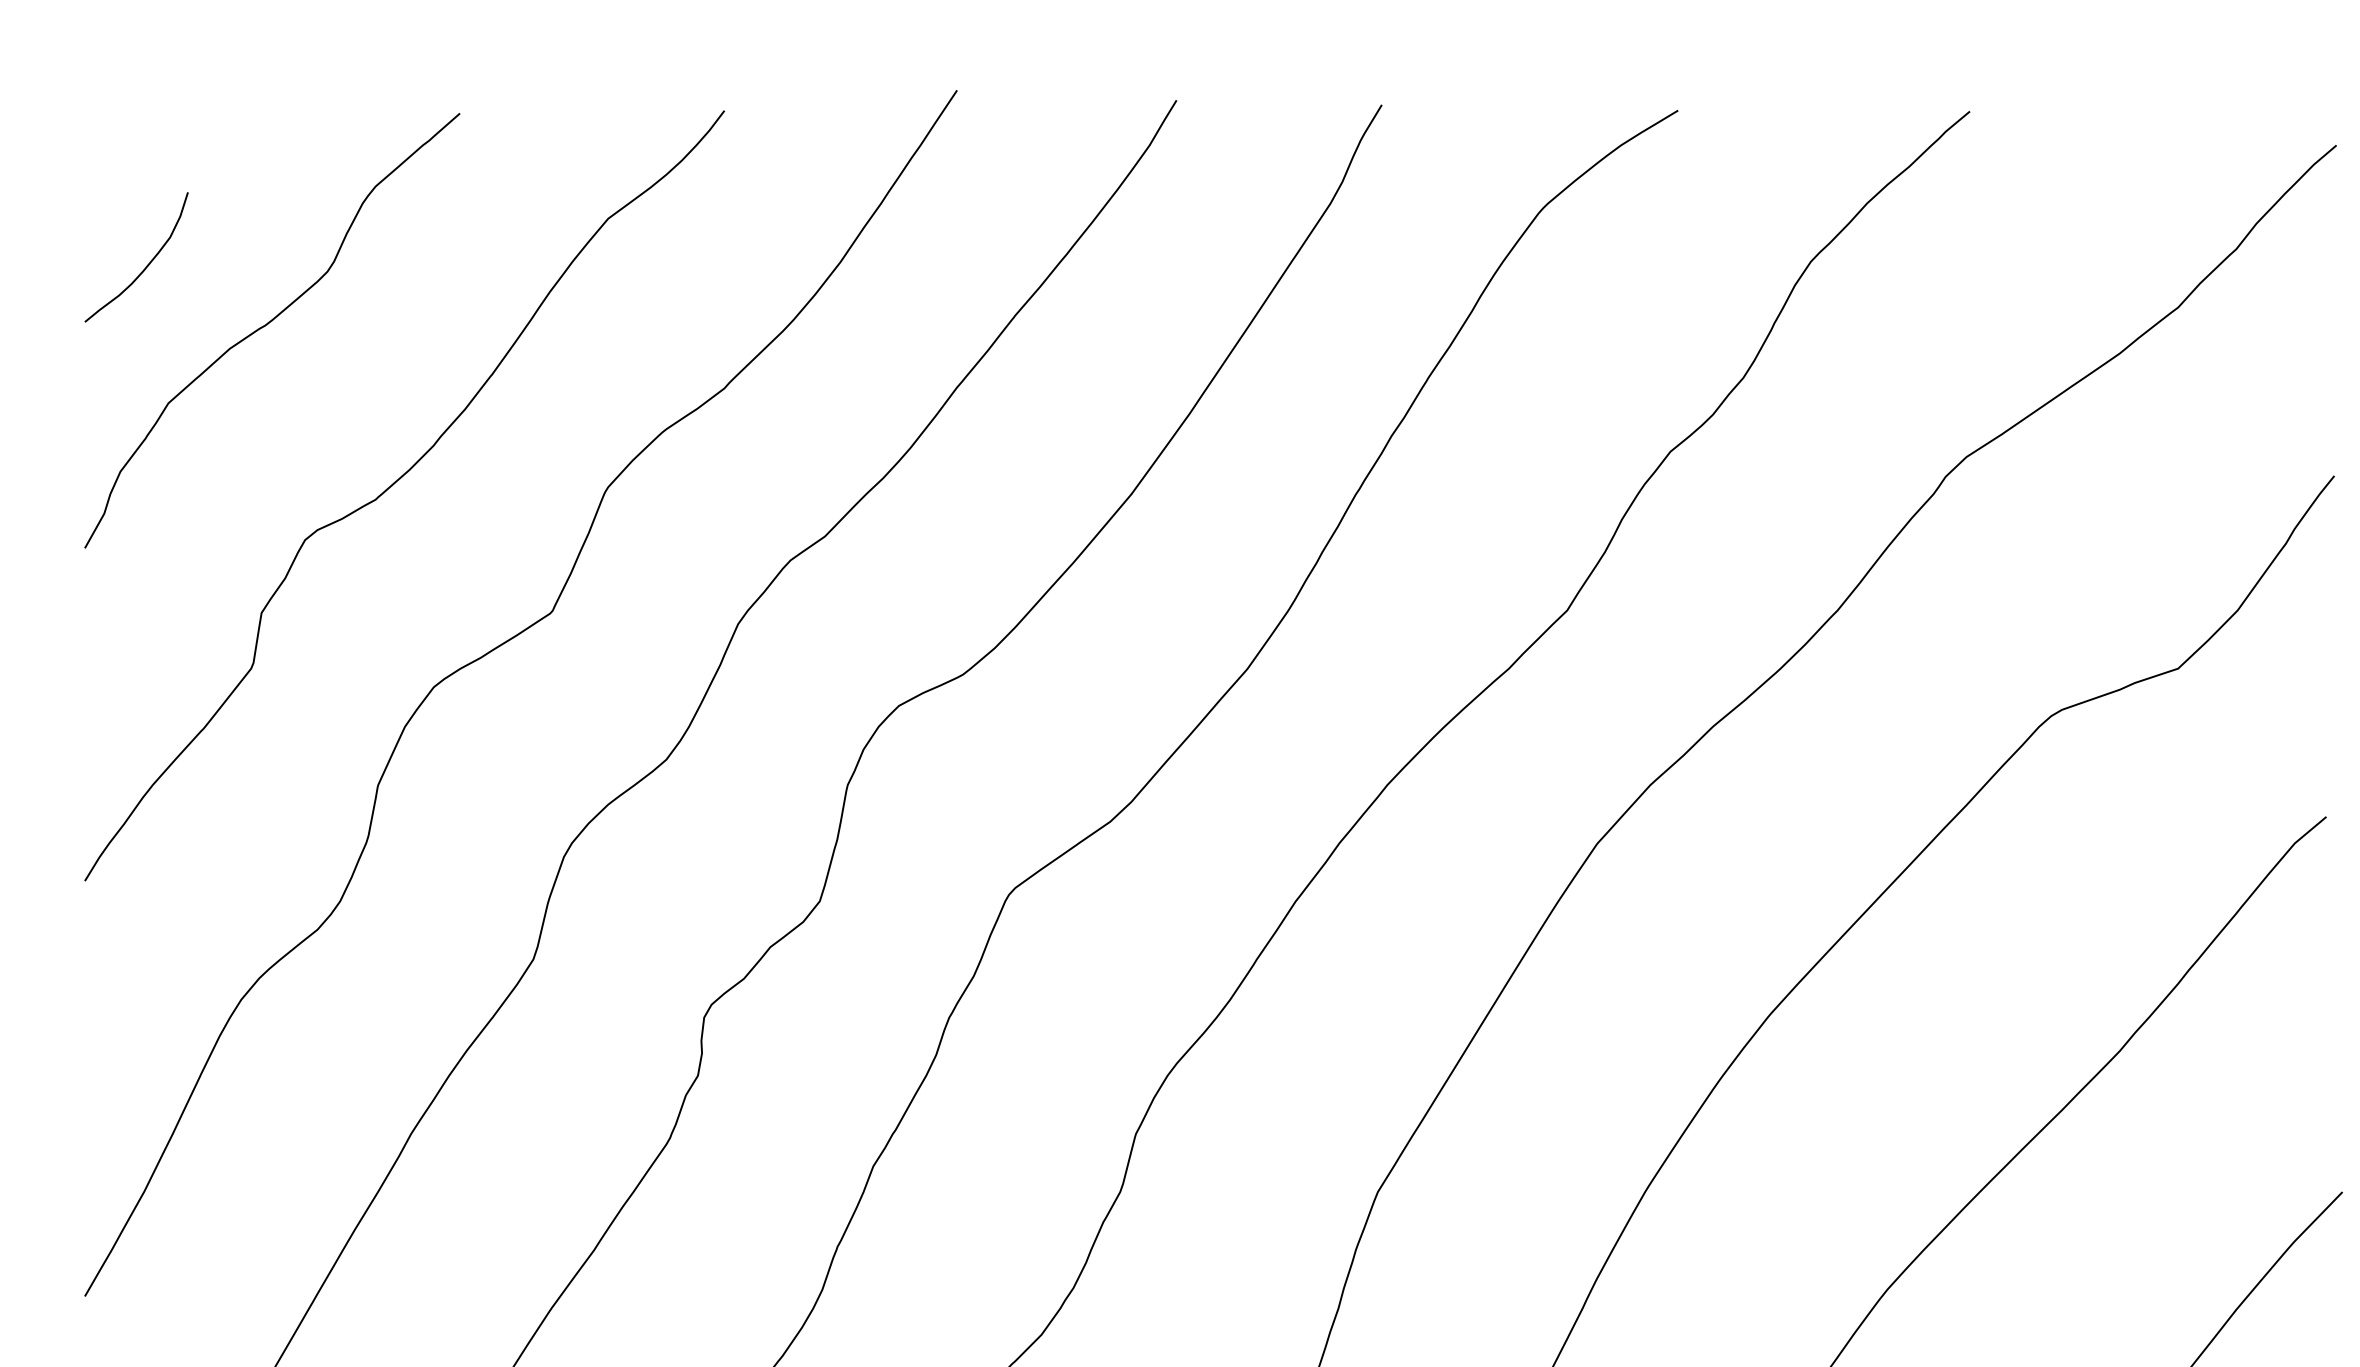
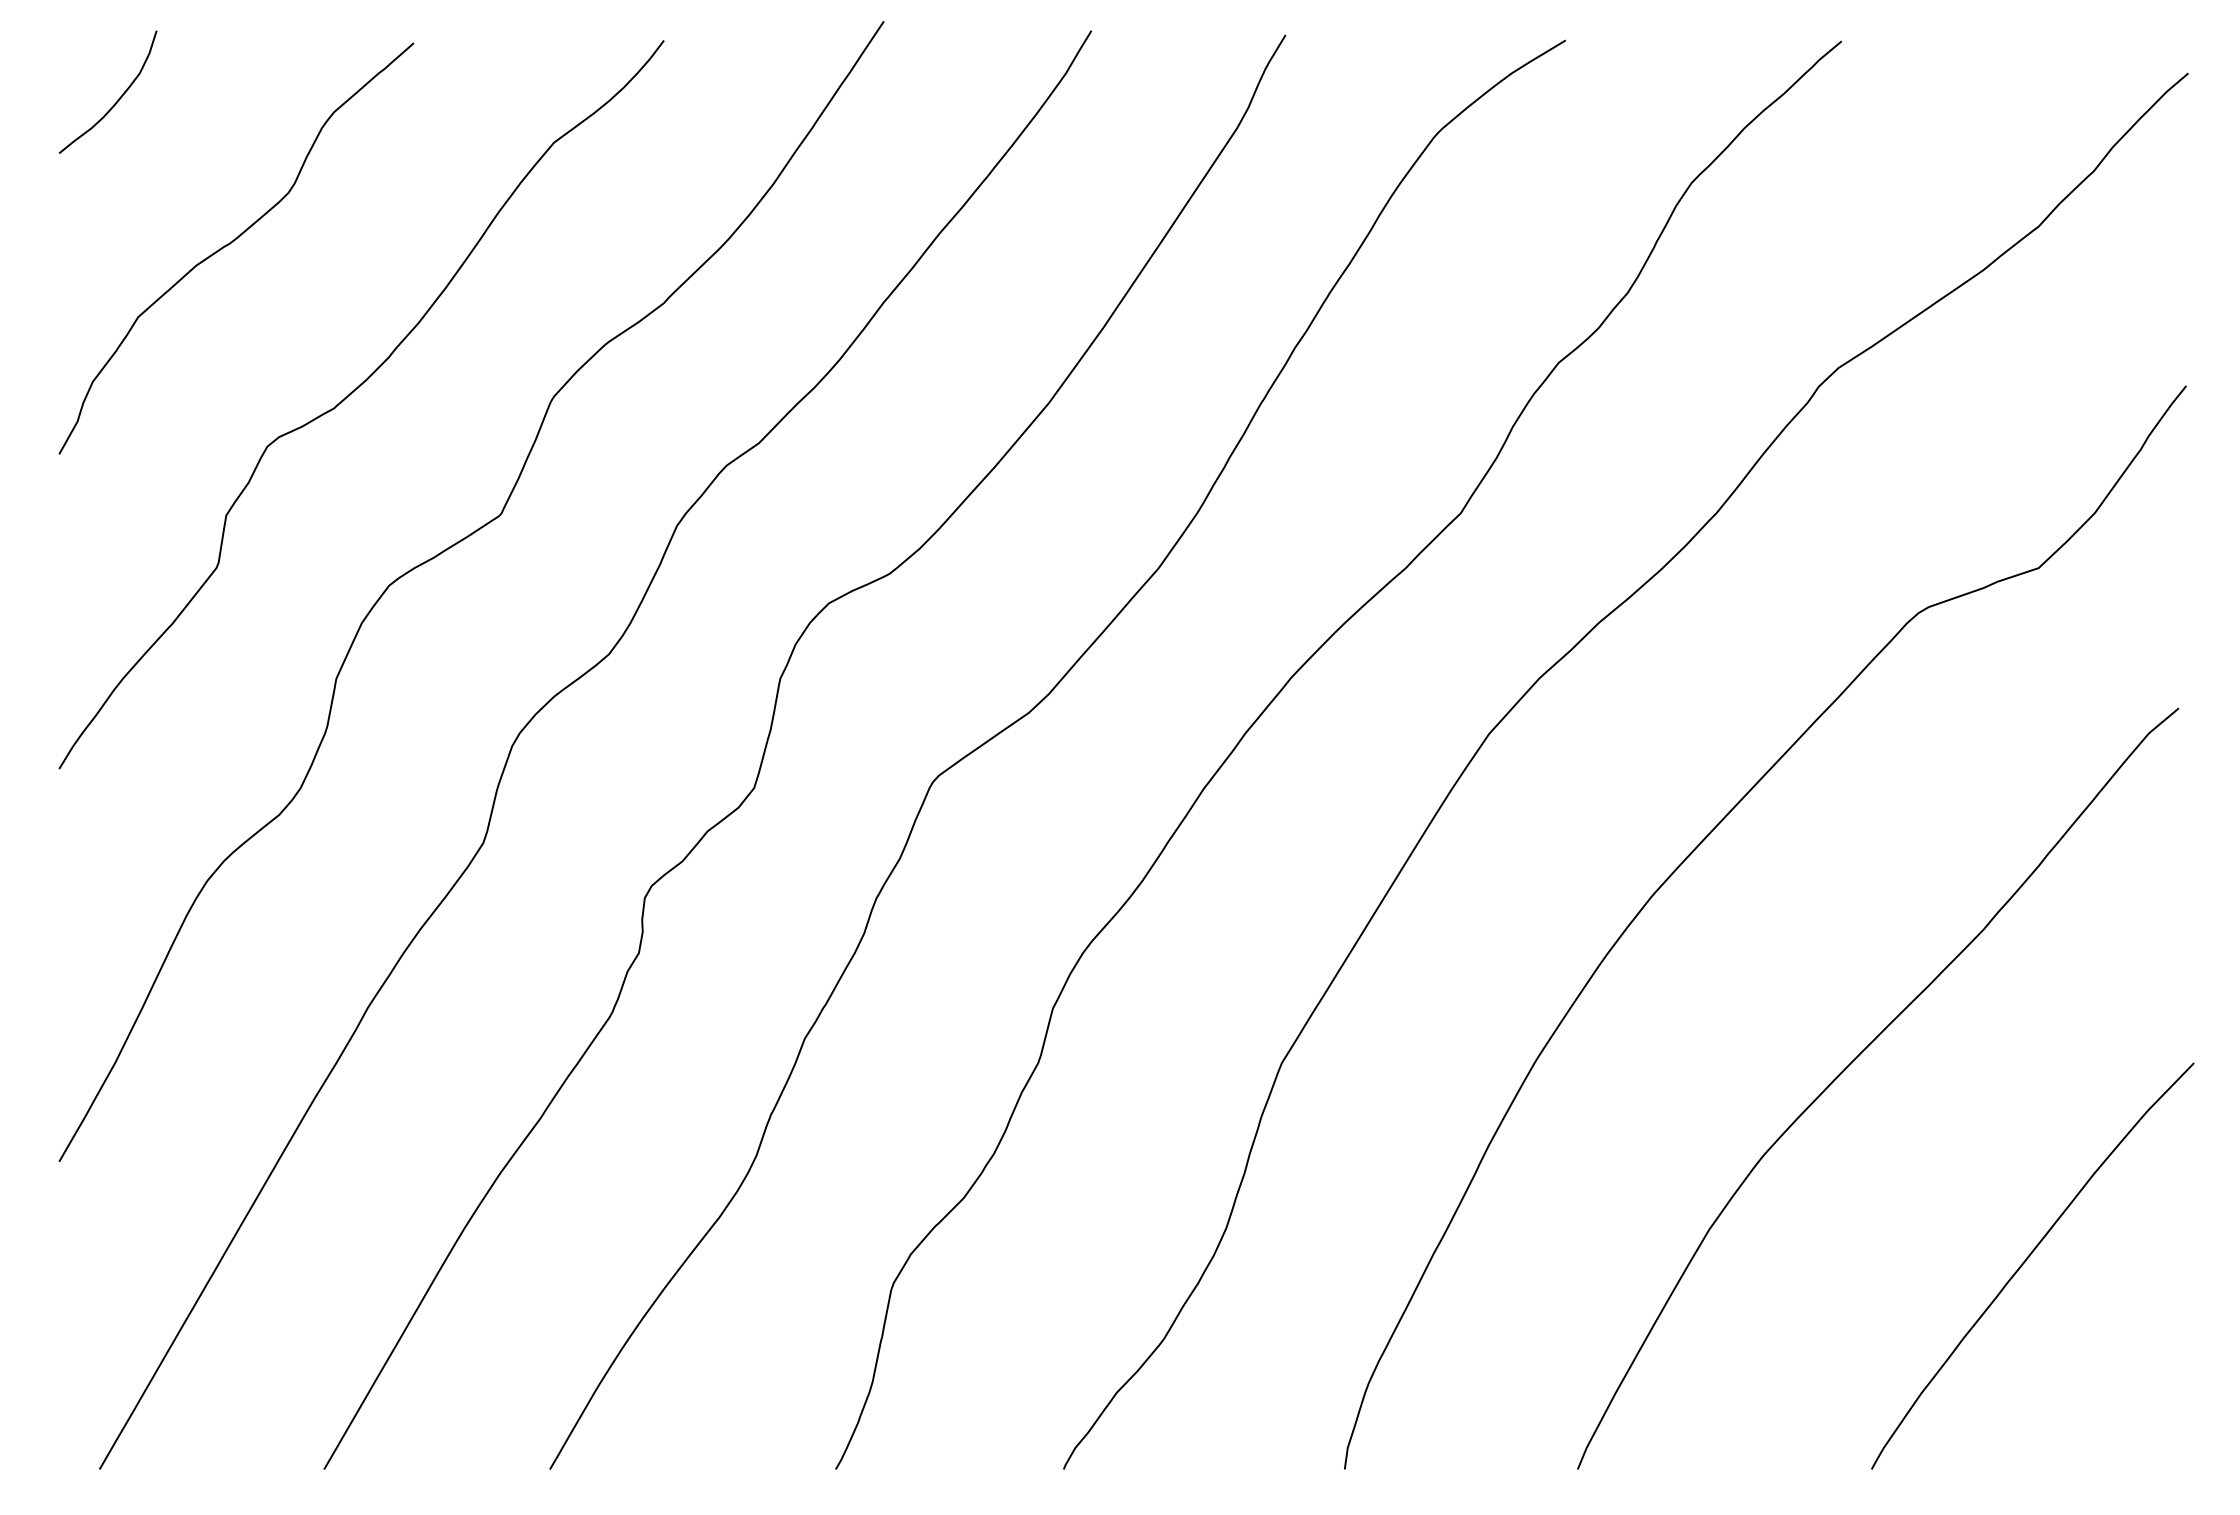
curve: (147, 264) -> (118, 98), moved

